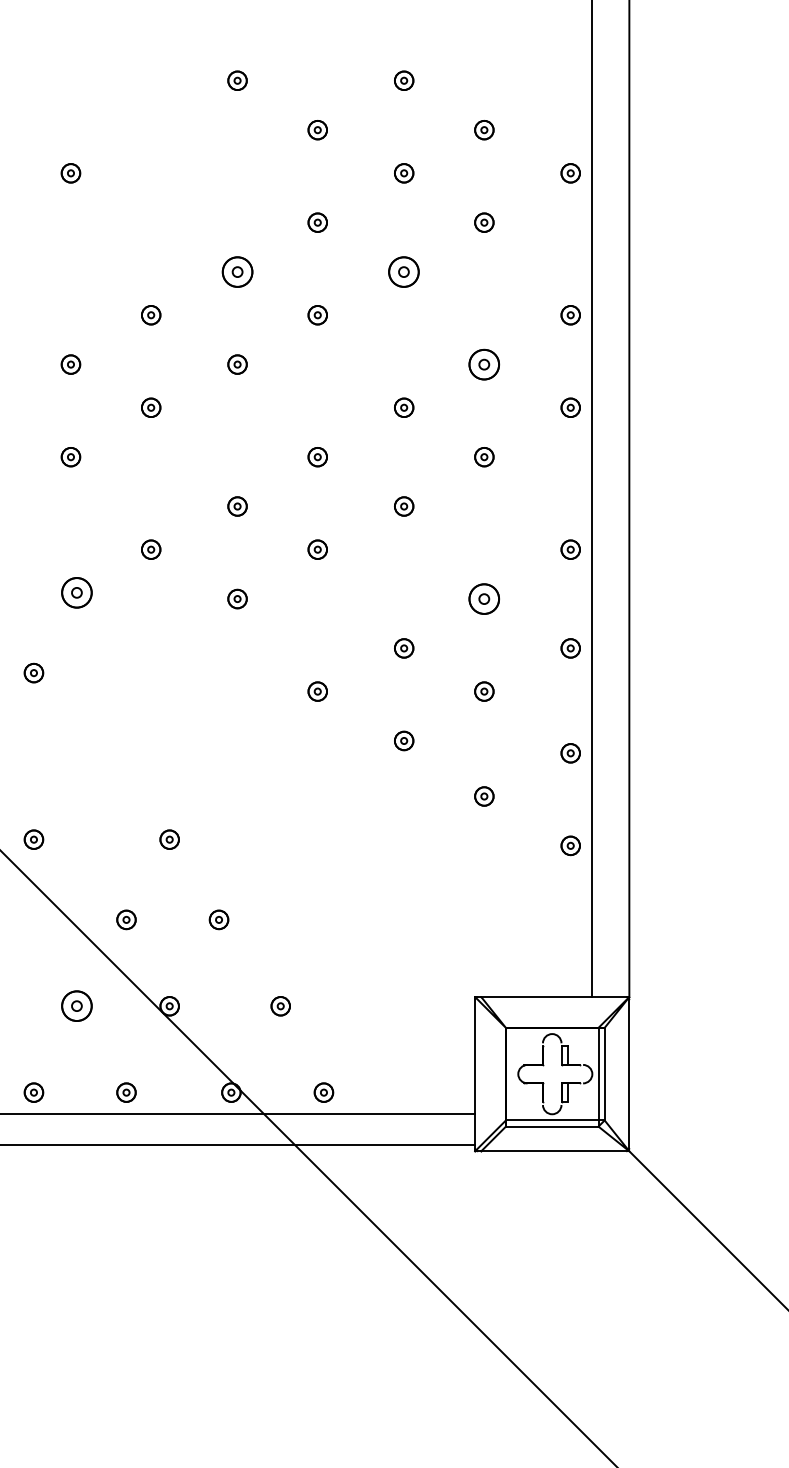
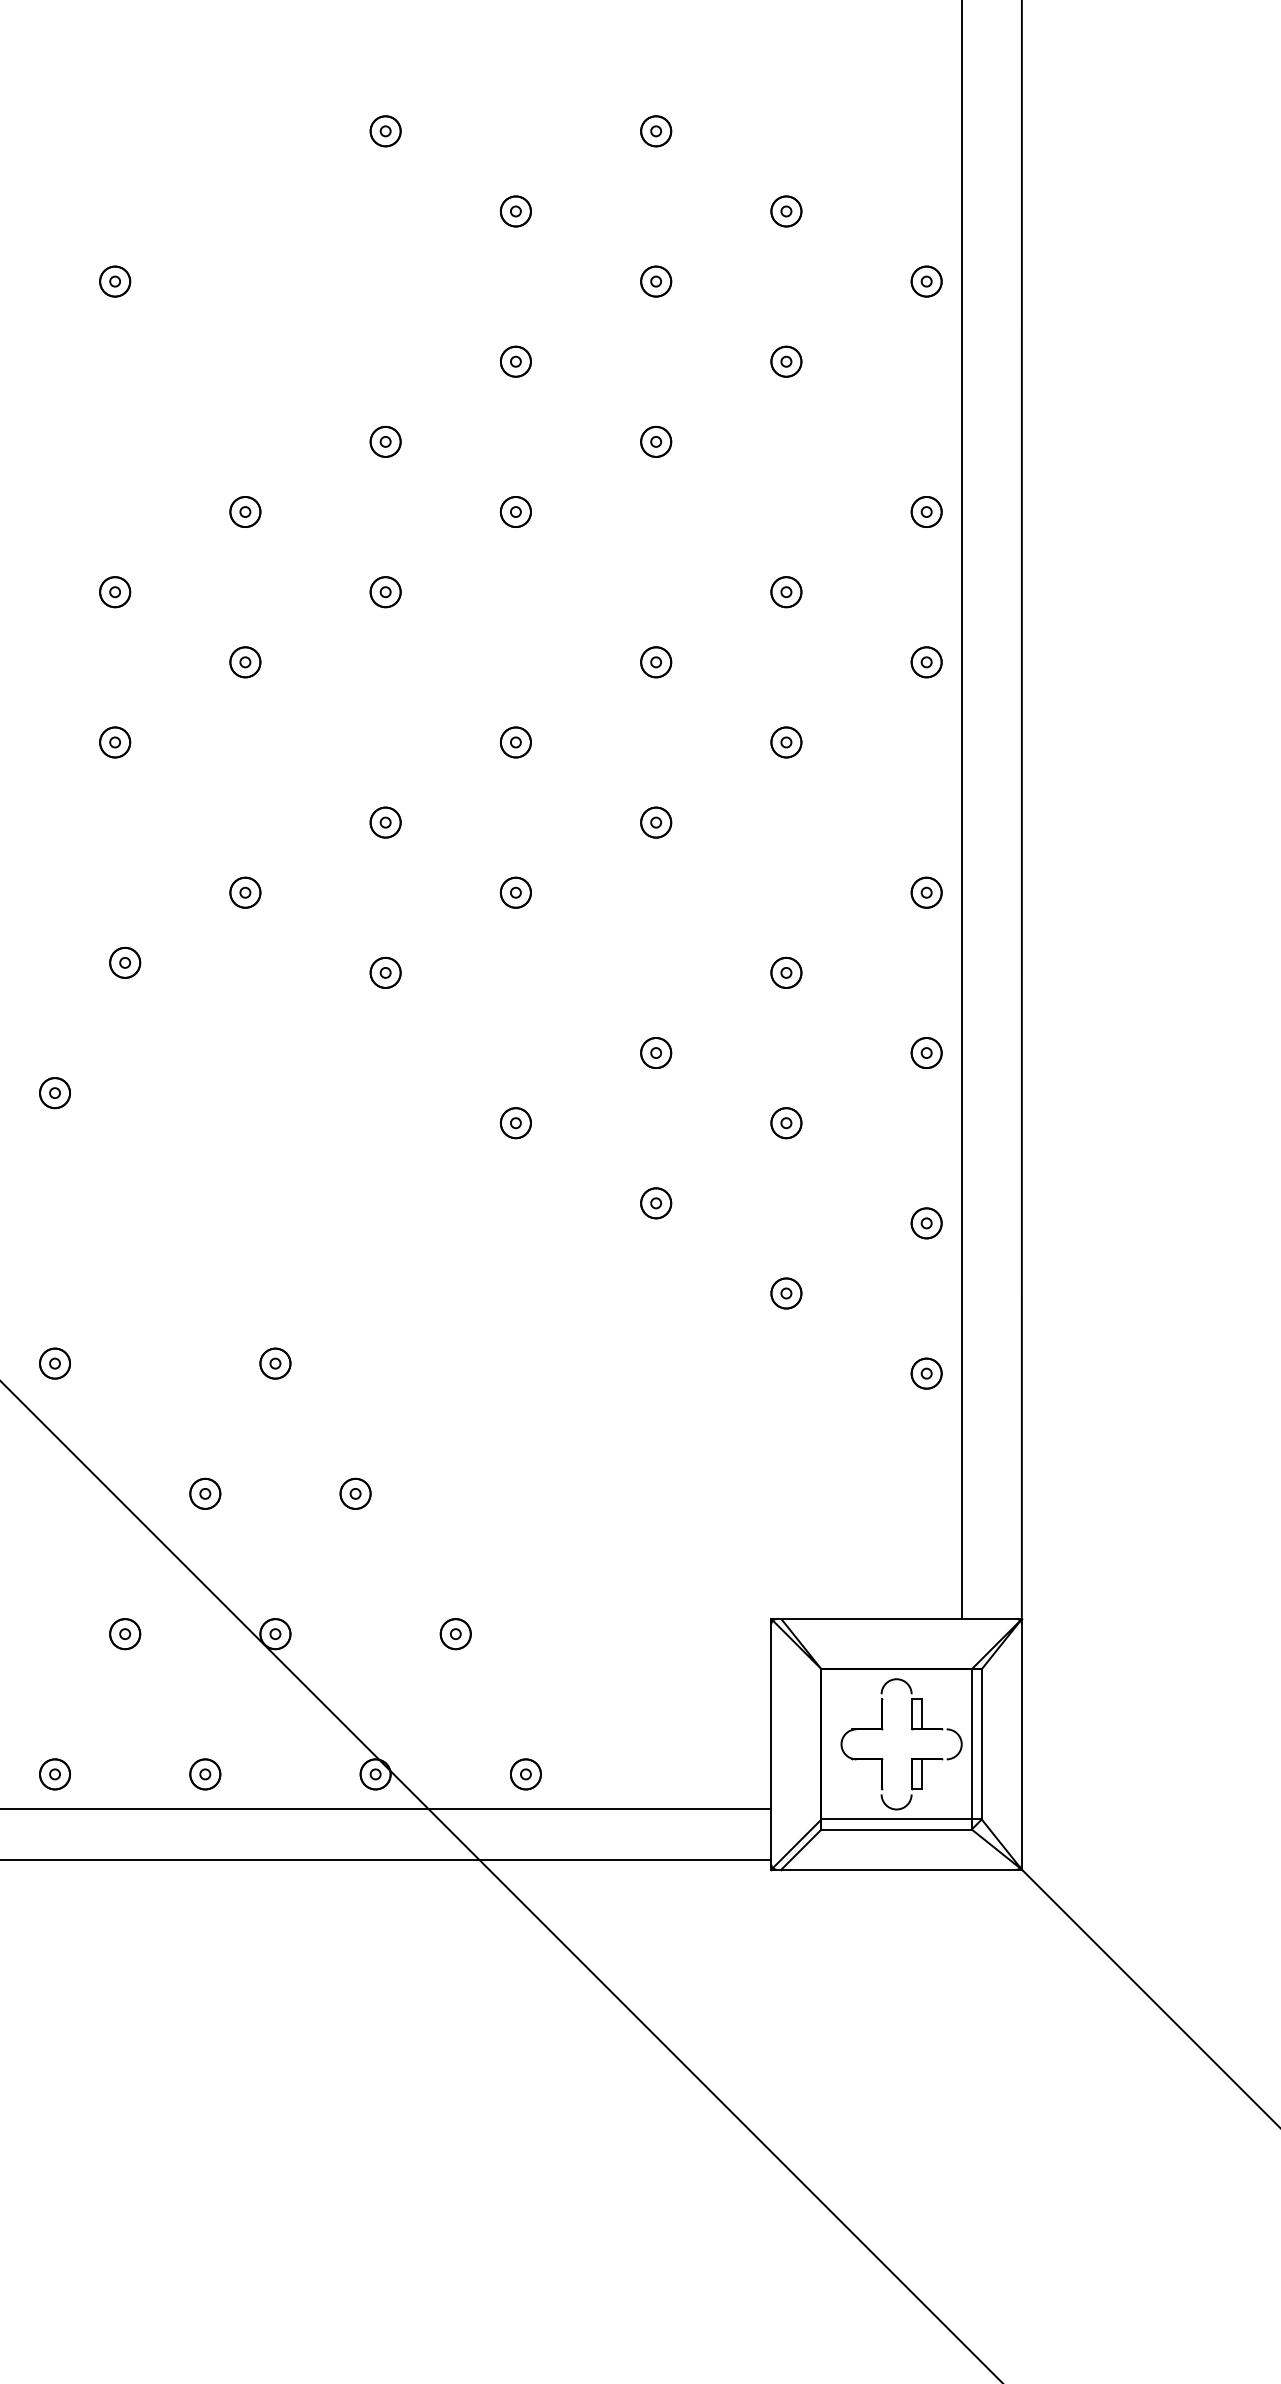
part: (237, 271) -> (385, 440), size x0.62
part: (404, 271) -> (656, 440), size x0.62
part: (484, 364) -> (786, 592), size x0.62
part: (77, 592) -> (125, 962), size x0.62
part: (484, 598) -> (786, 971), size x0.62
part: (77, 1006) -> (125, 1634), size x0.62

